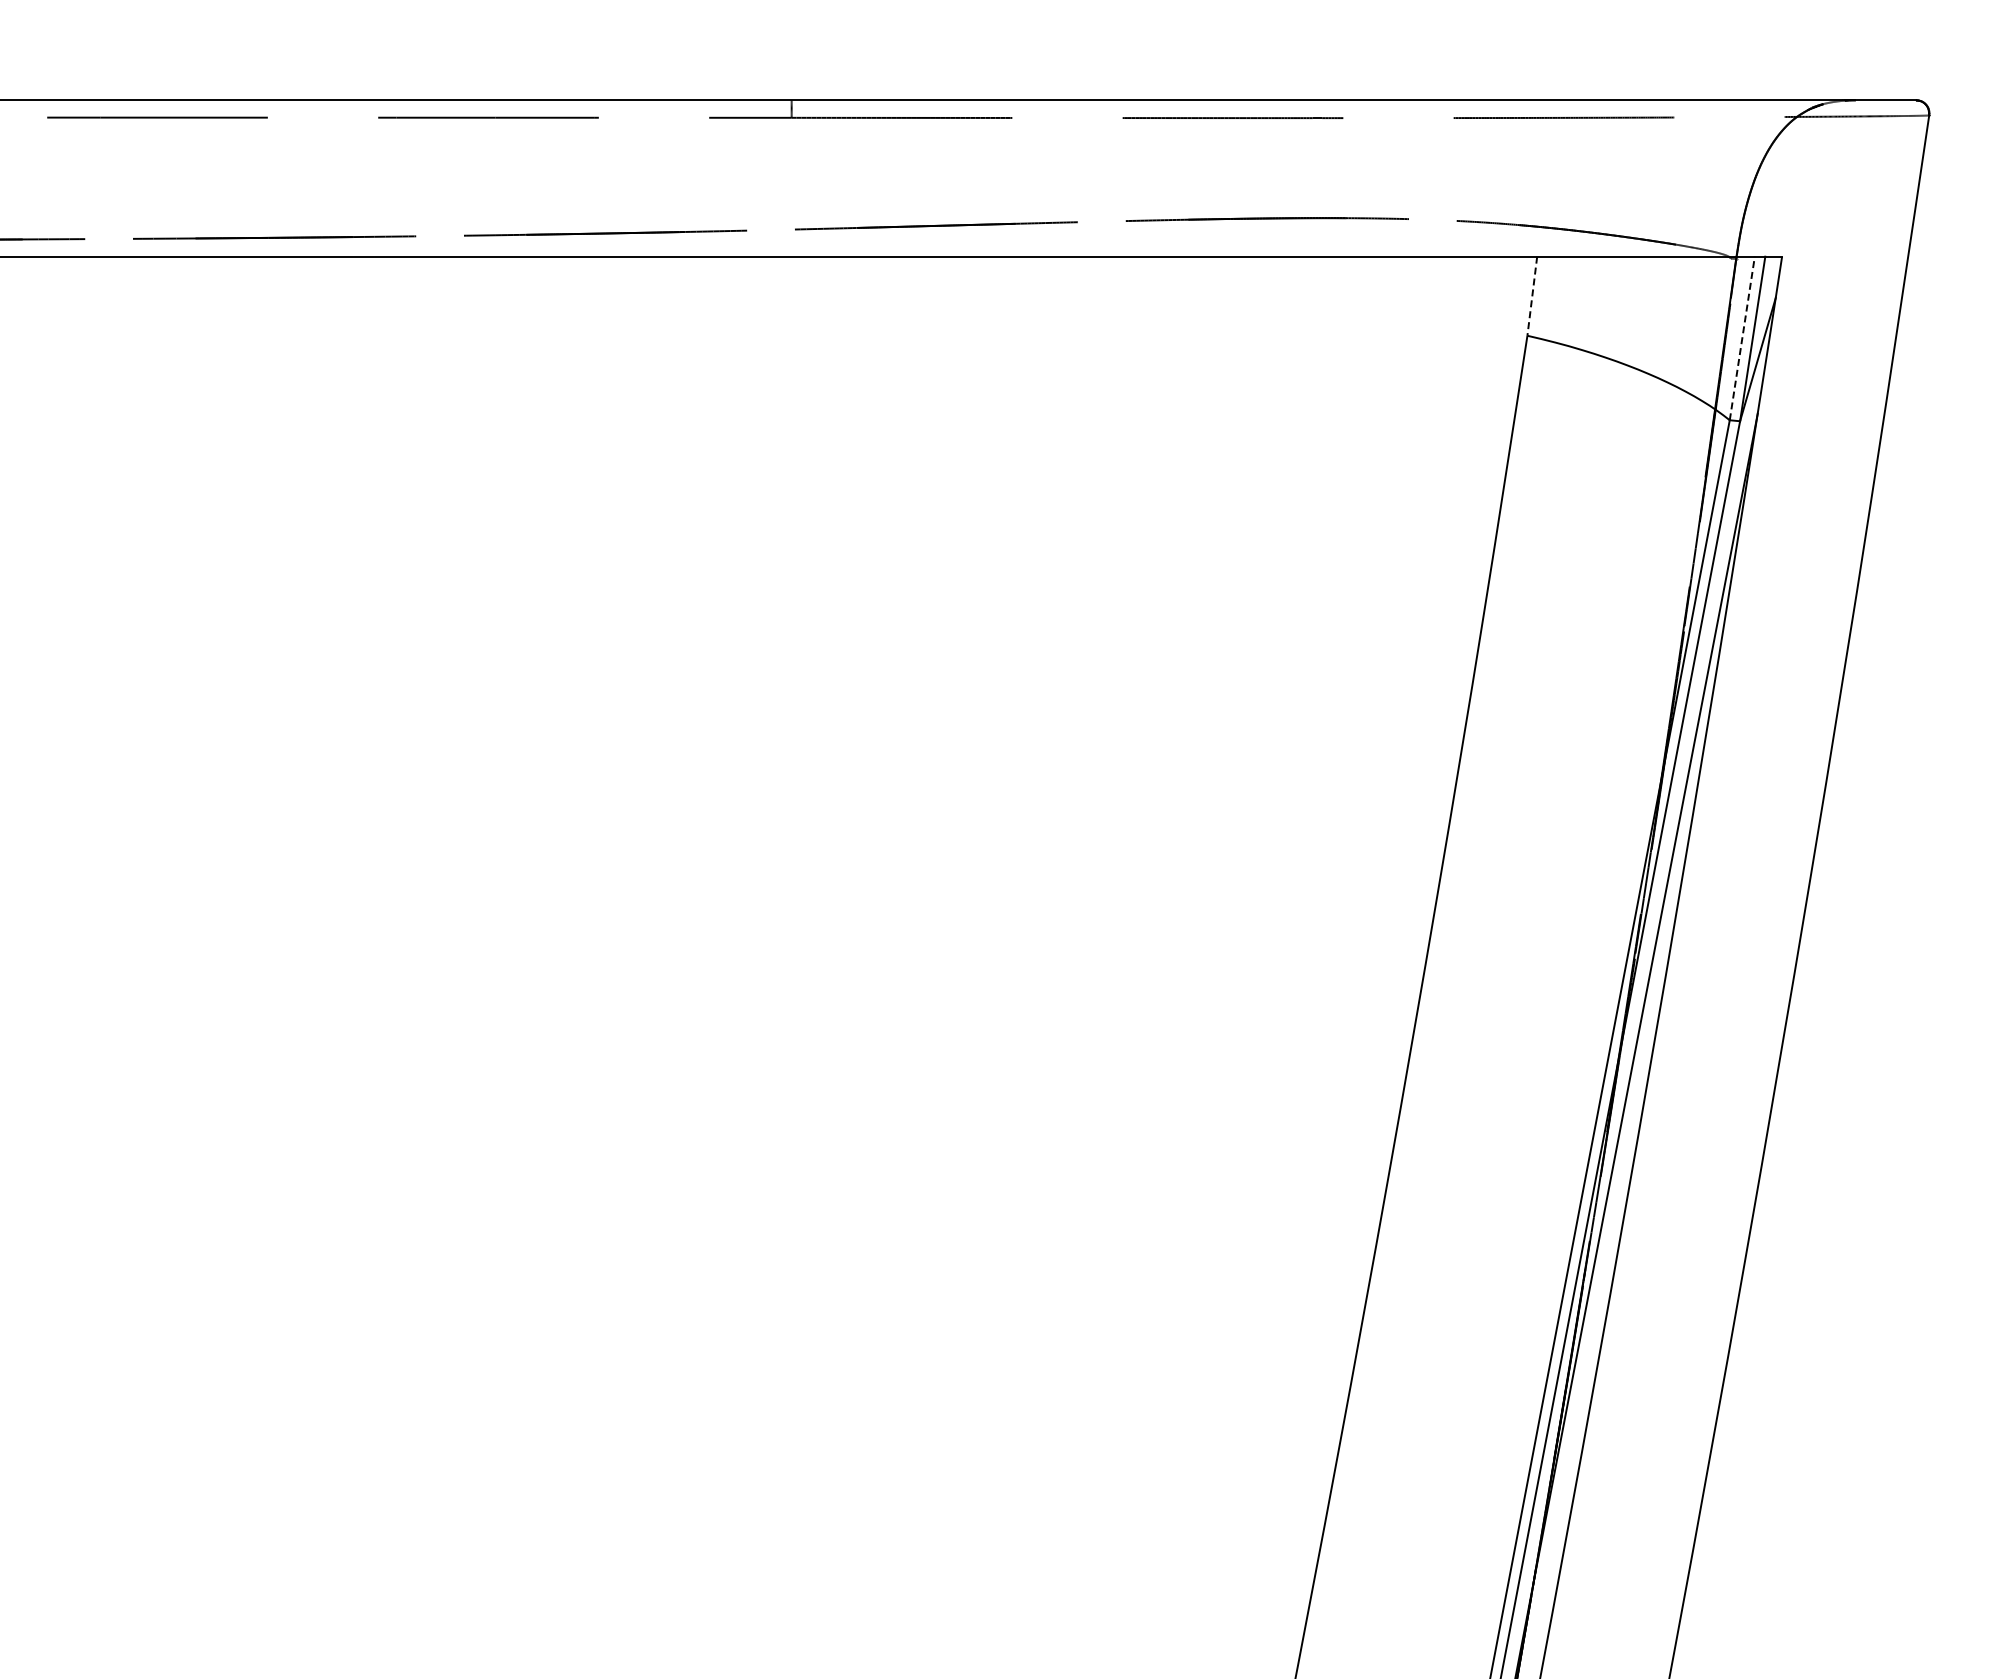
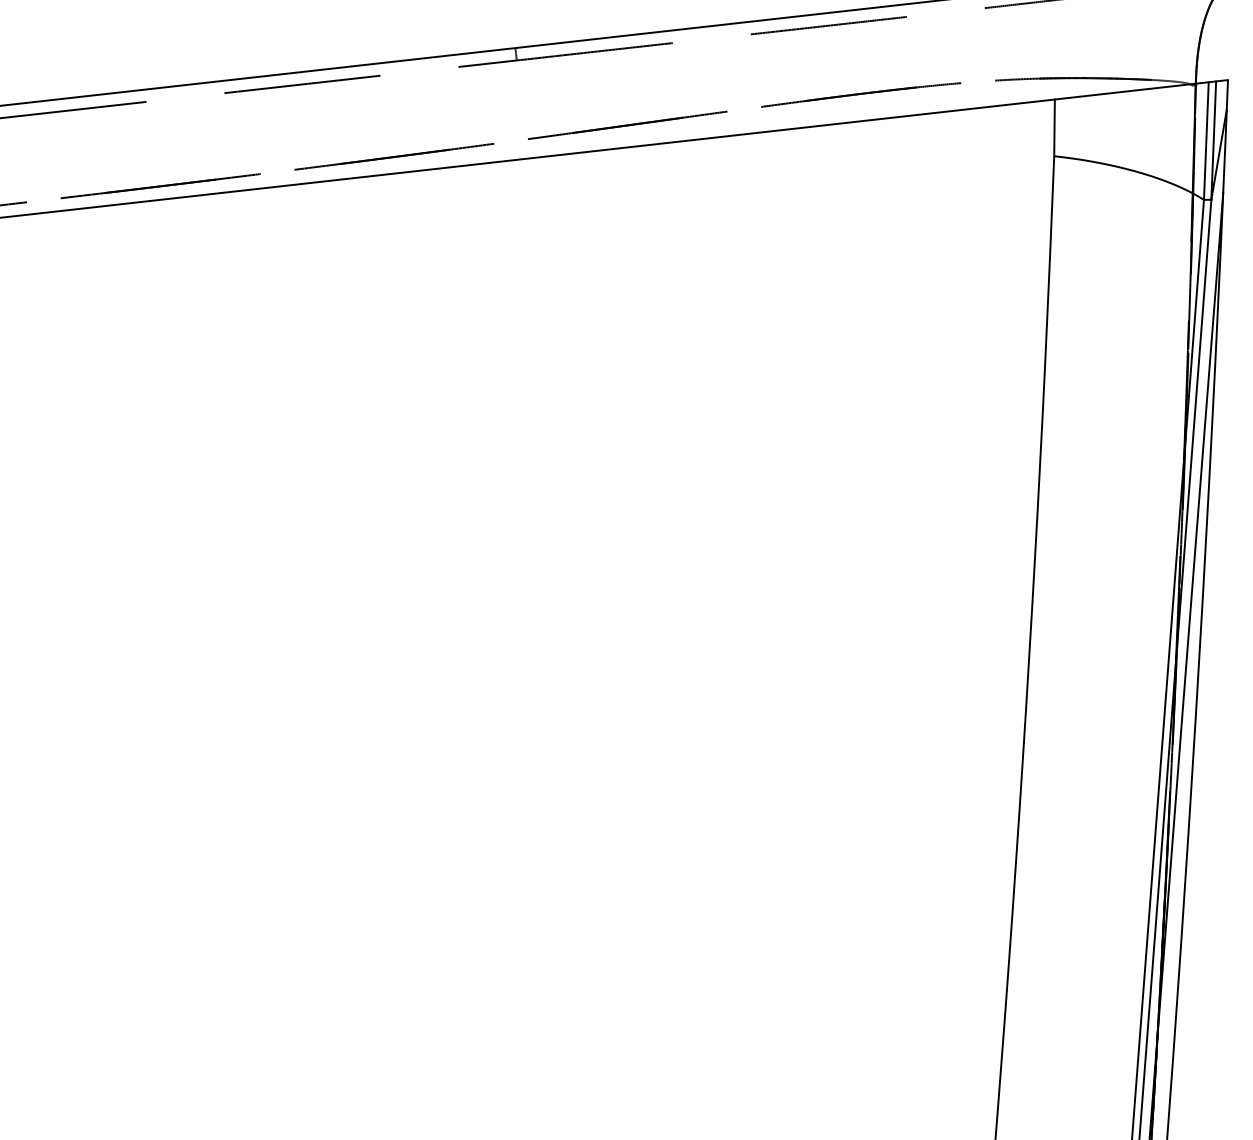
line: (1532, 296) -> (1054, 128), dashed -> solid
line: (1742, 338) -> (1206, 141), dashed -> solid

